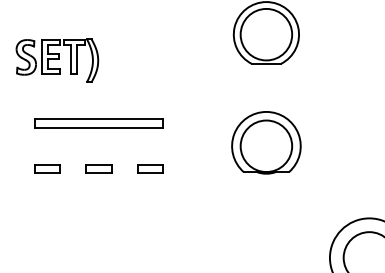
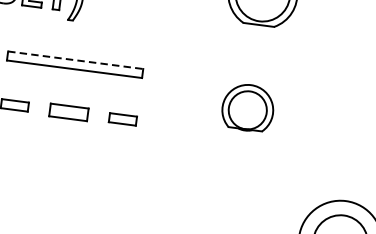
line: (99, 119) -> (76, 60), solid -> dashed
part: (266, 142) -> (248, 107), size x0.7
part: (98, 168) -> (68, 111), size x1.4

